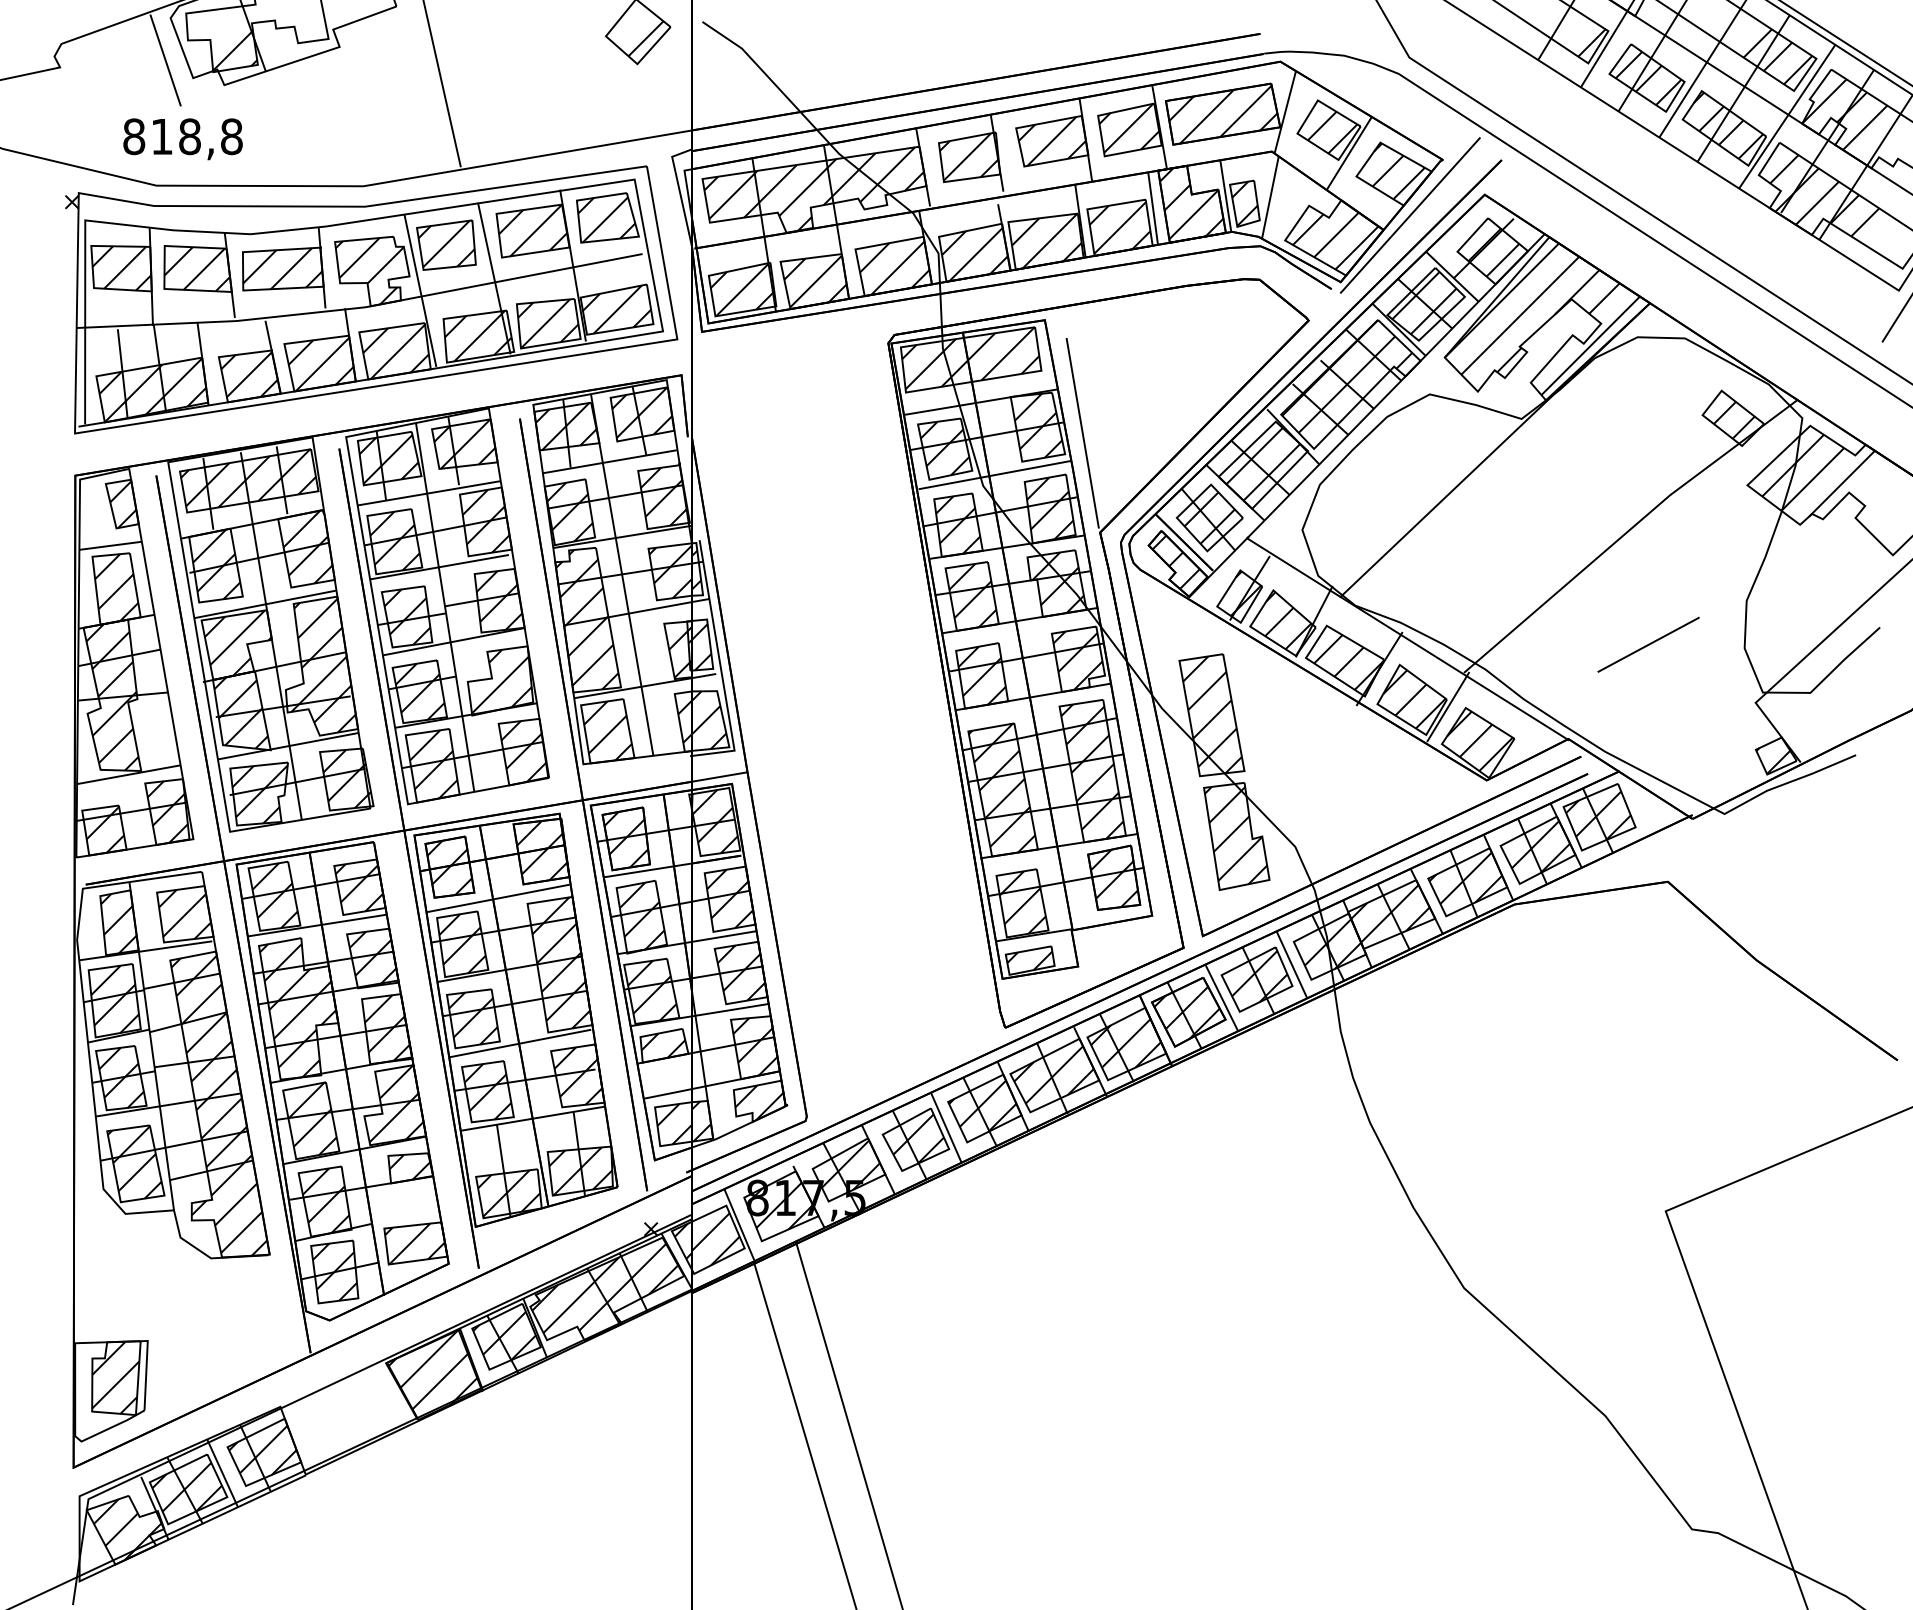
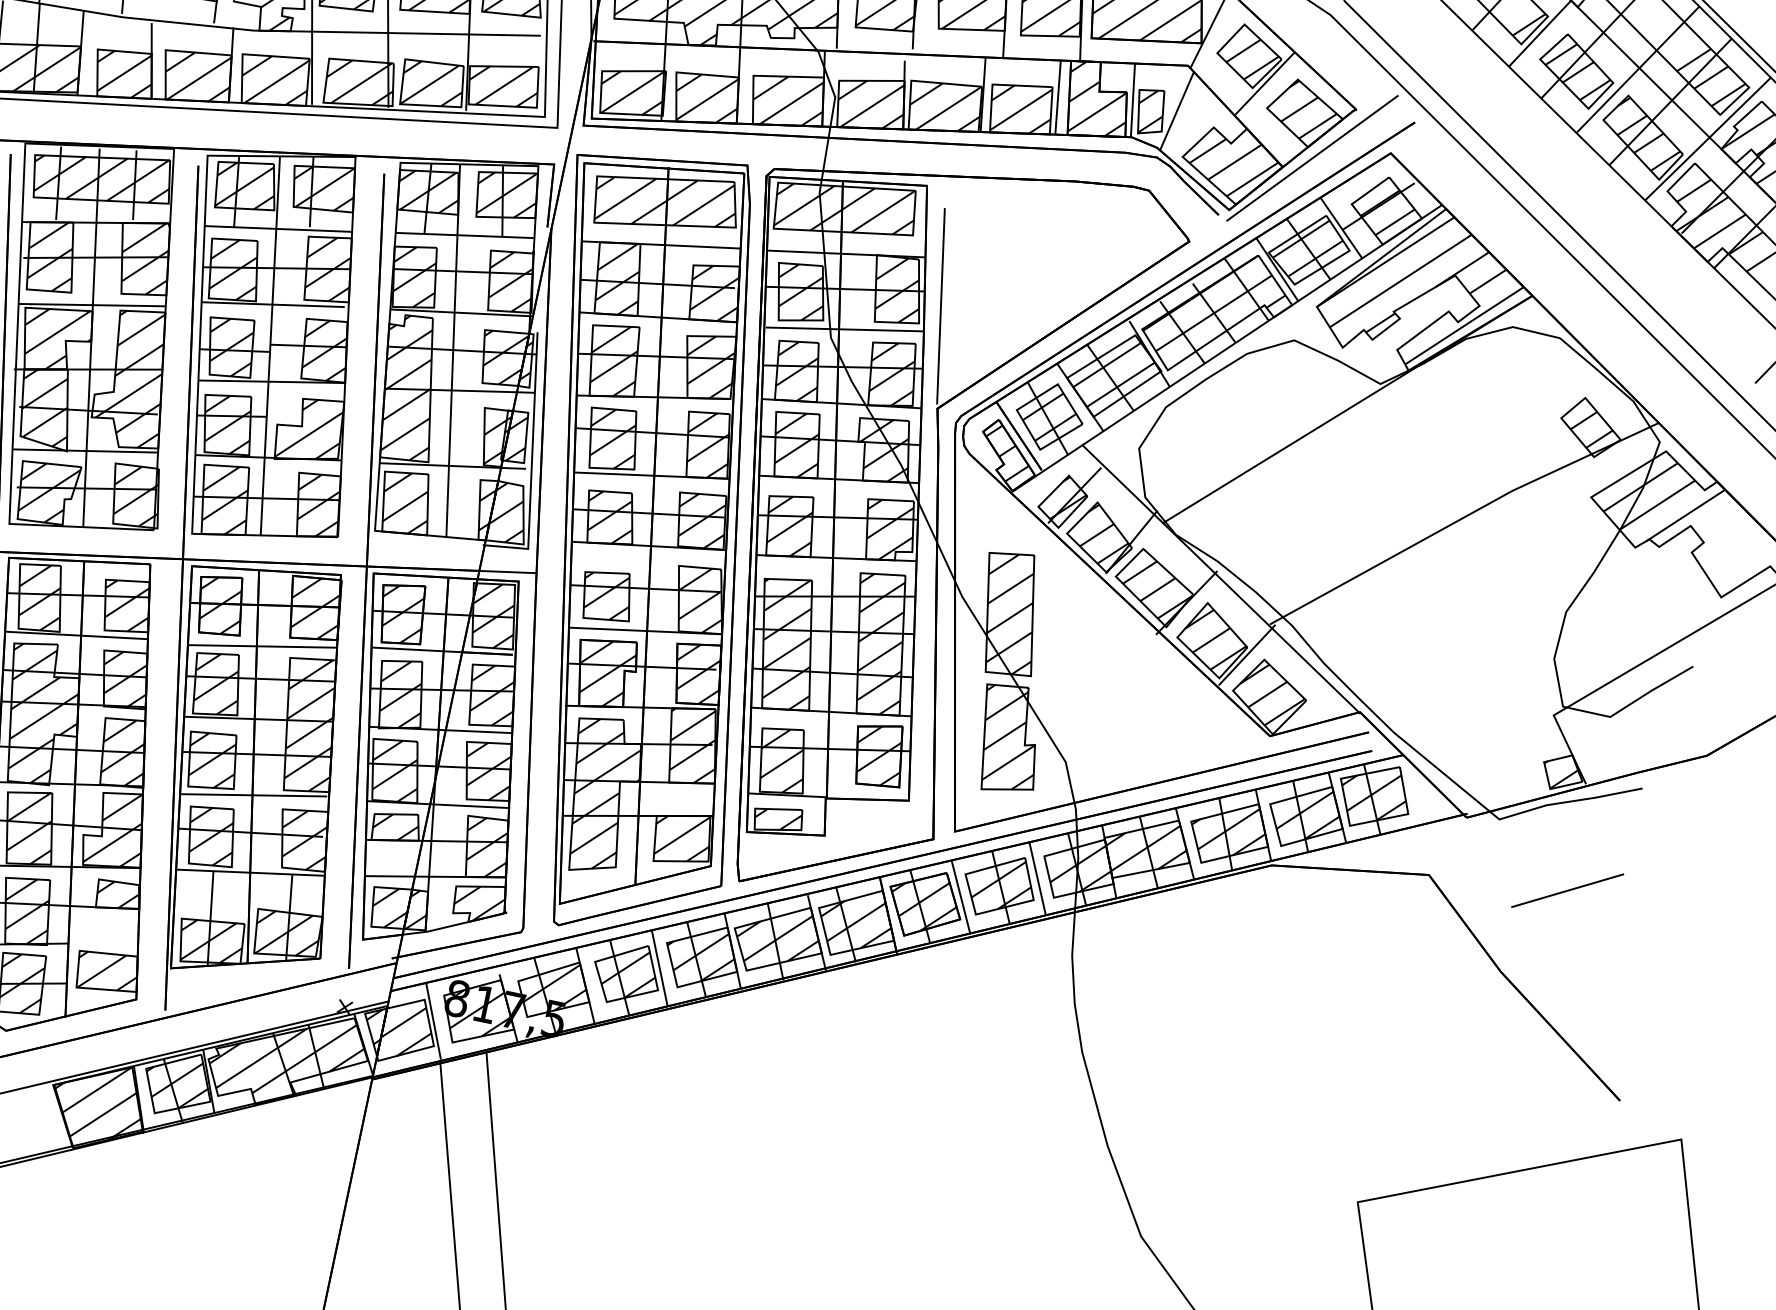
line: (1648, 644) -> (1567, 890), moved
part: (845, 721) -> (644, 543), added

